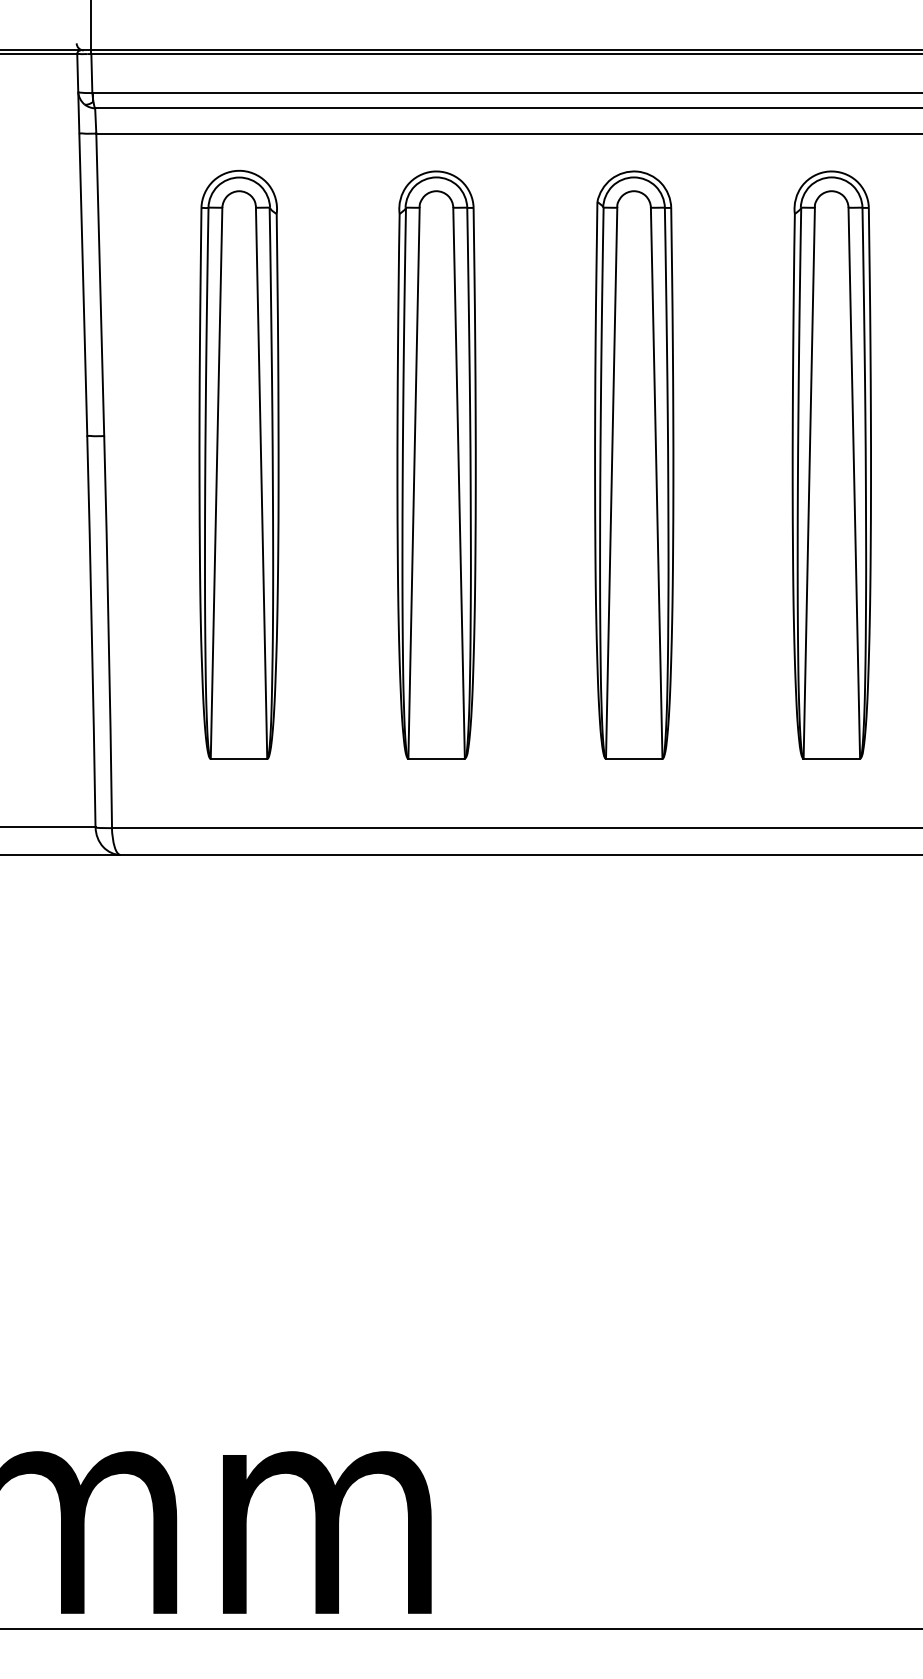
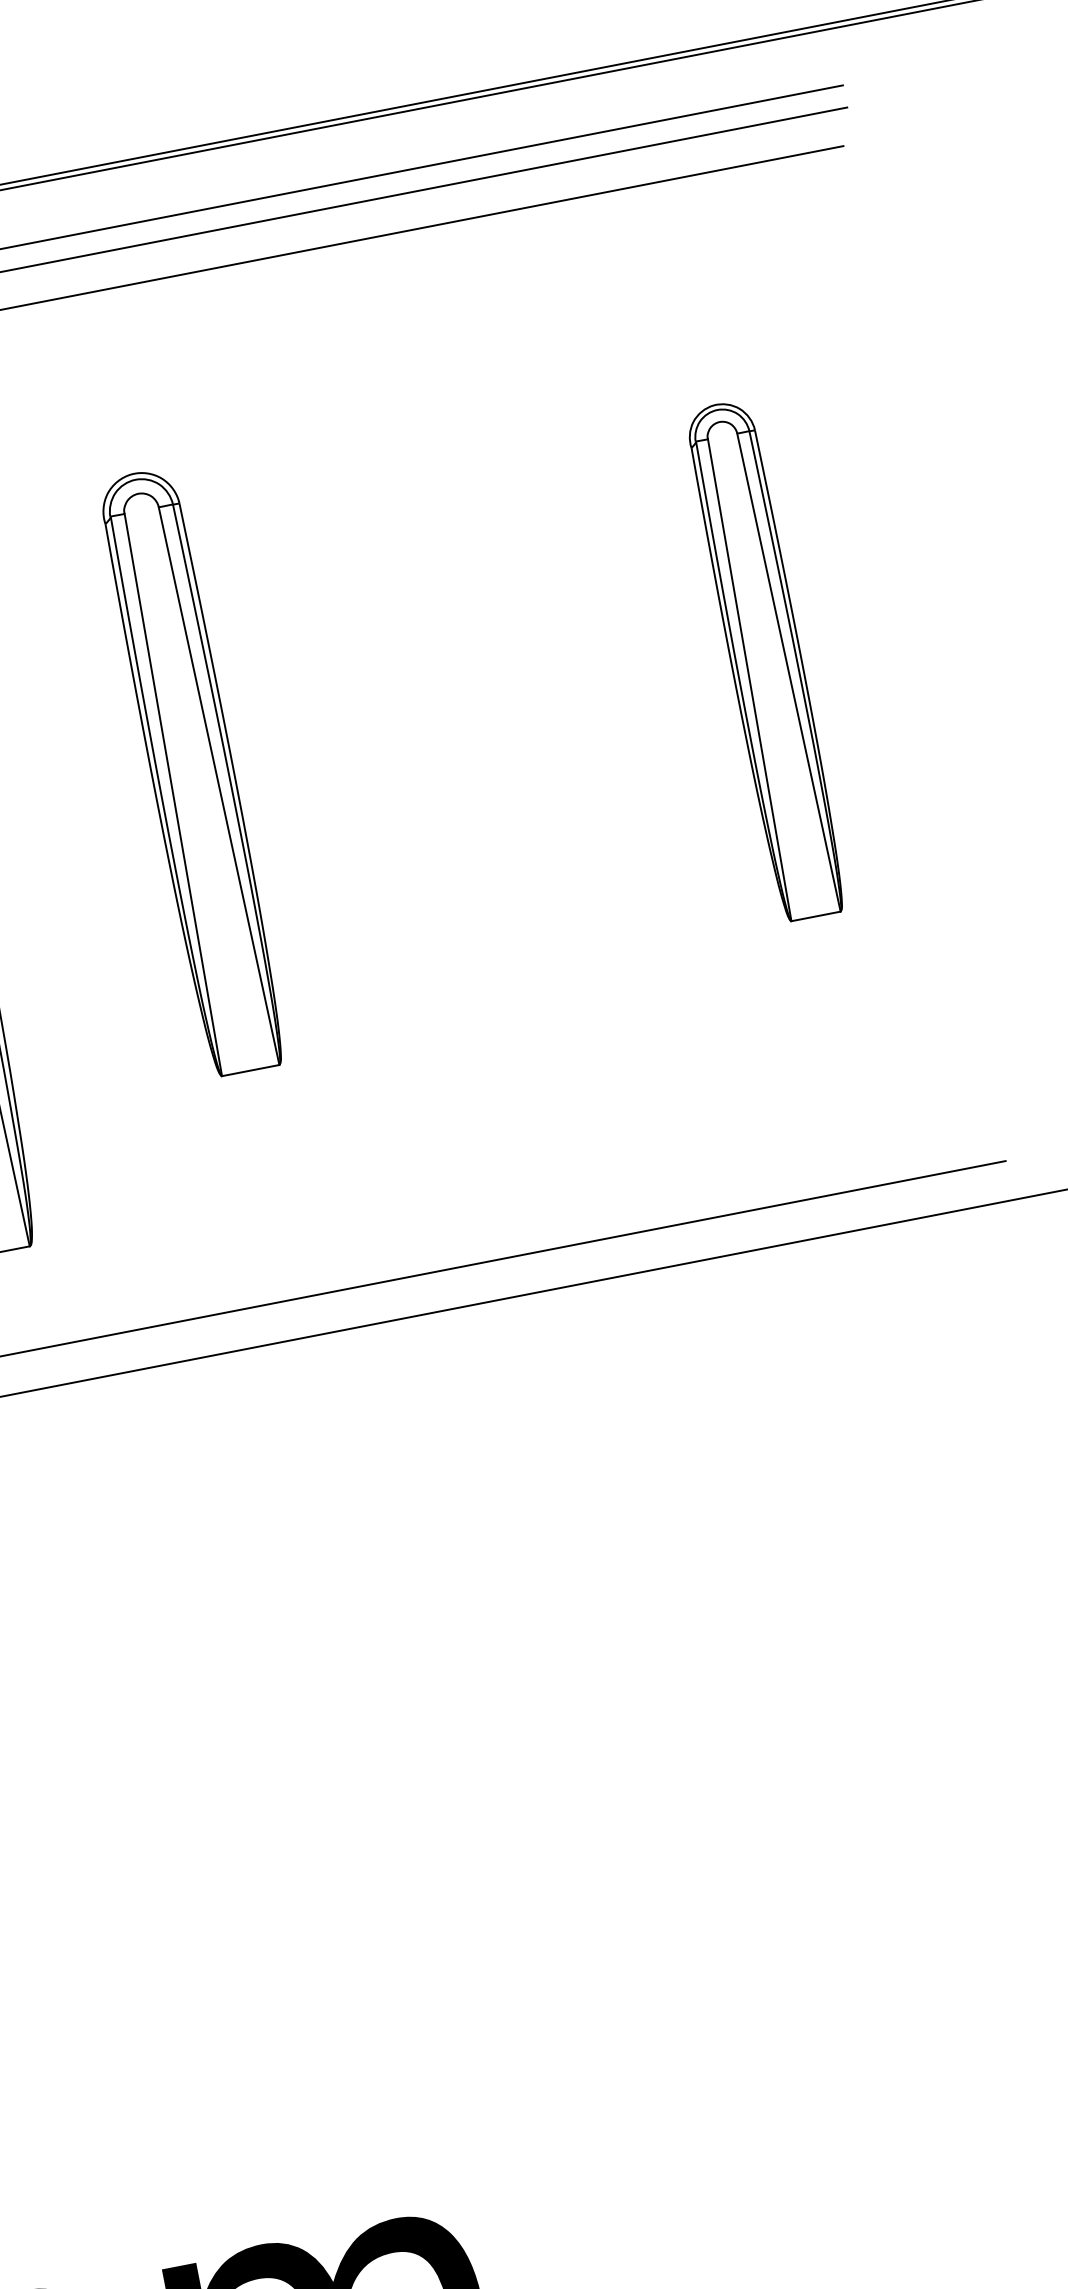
part: (436, 464) -> (192, 771), size x0.7
part: (634, 464) -> (479, 715), removed
part: (831, 464) -> (765, 659), size x0.6

